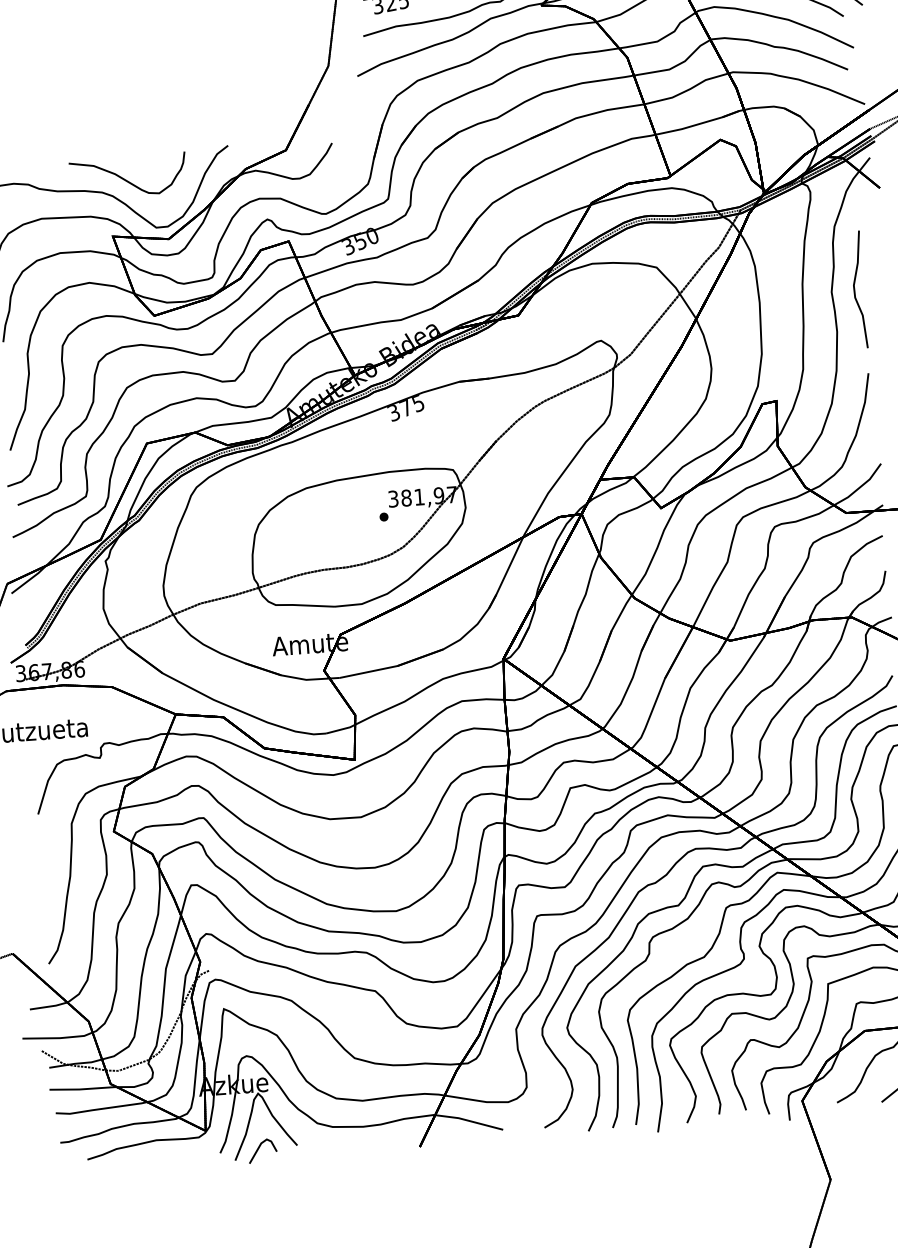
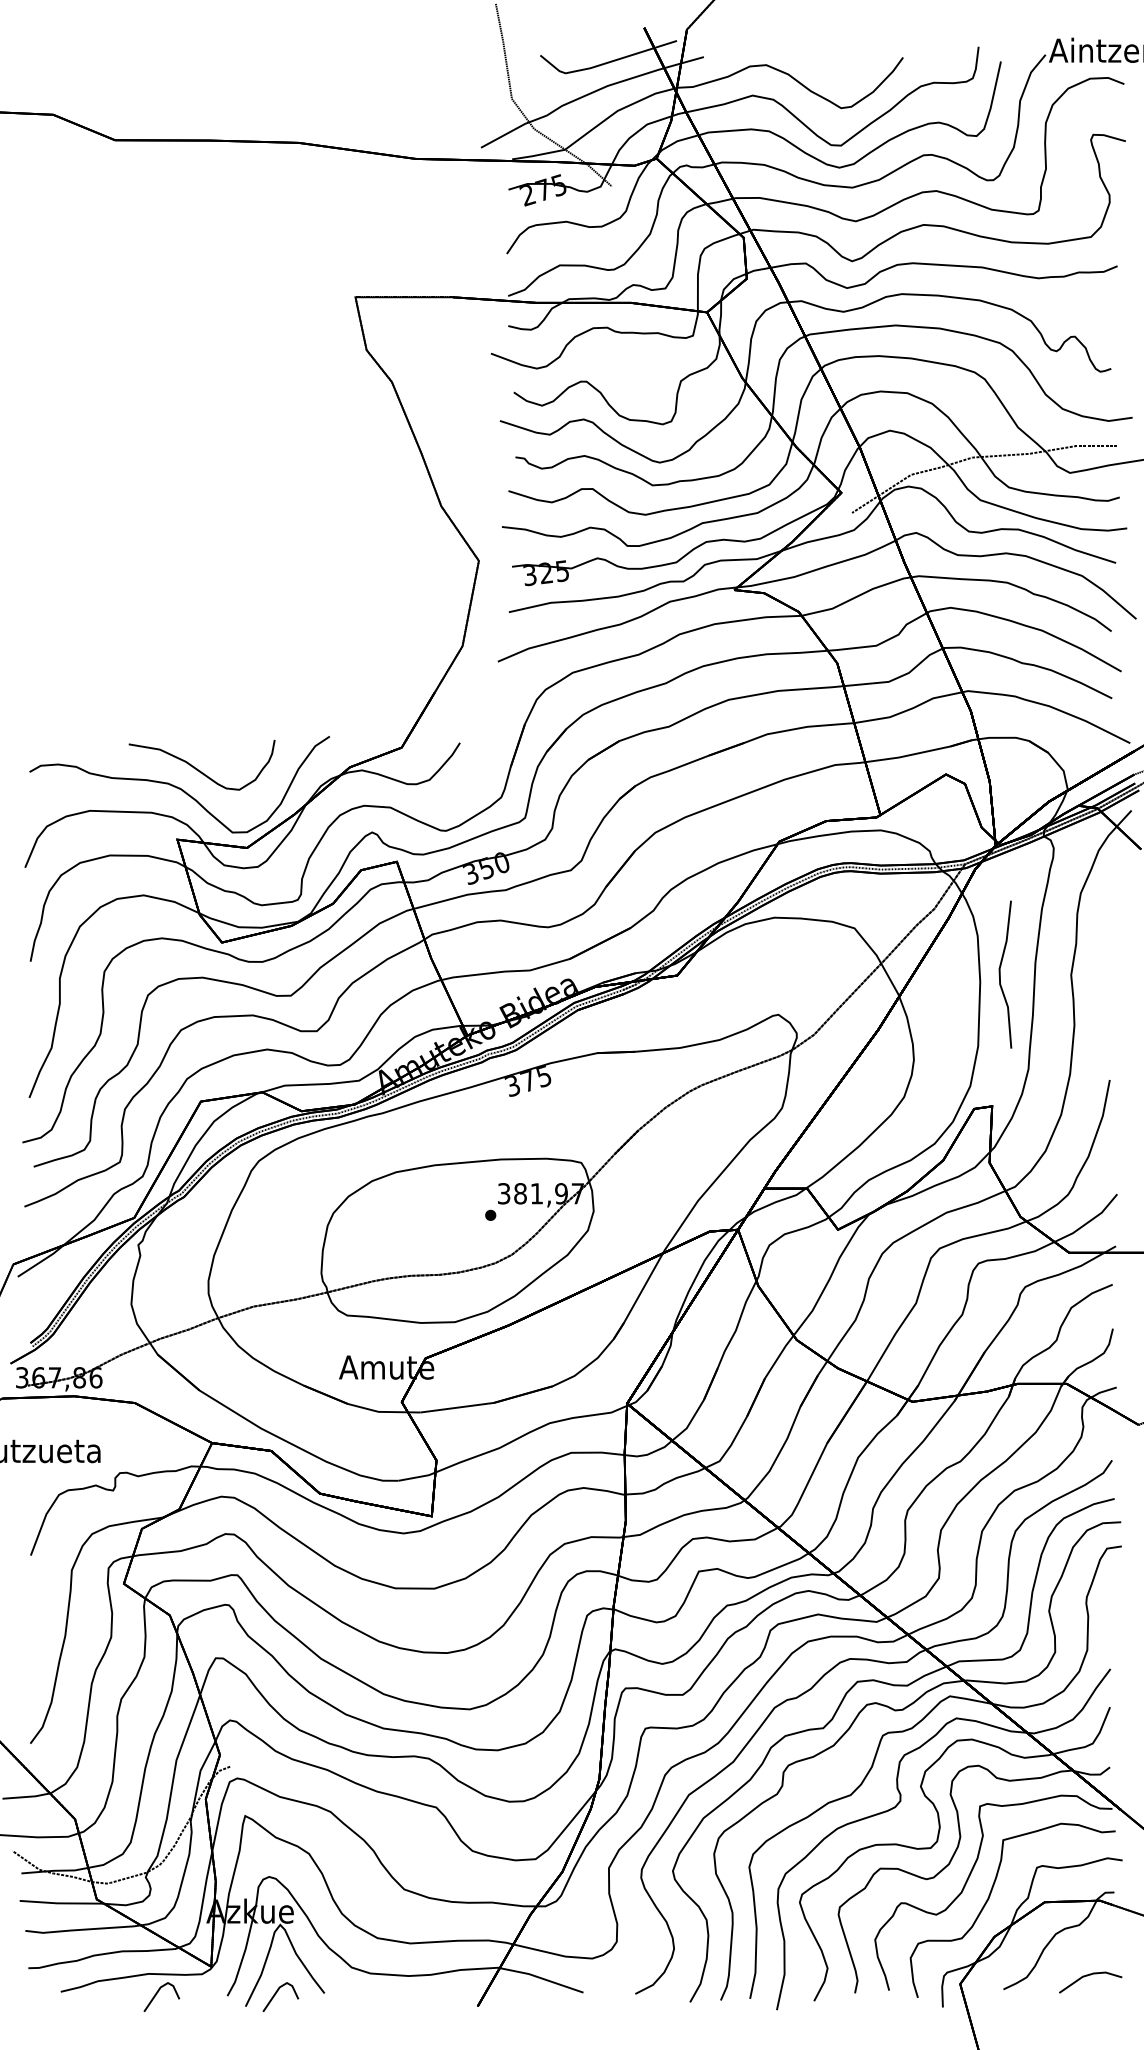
curve: (854, 289) -> (1000, 974), moved
line: (165, 1154) -> (158, 1992), added

